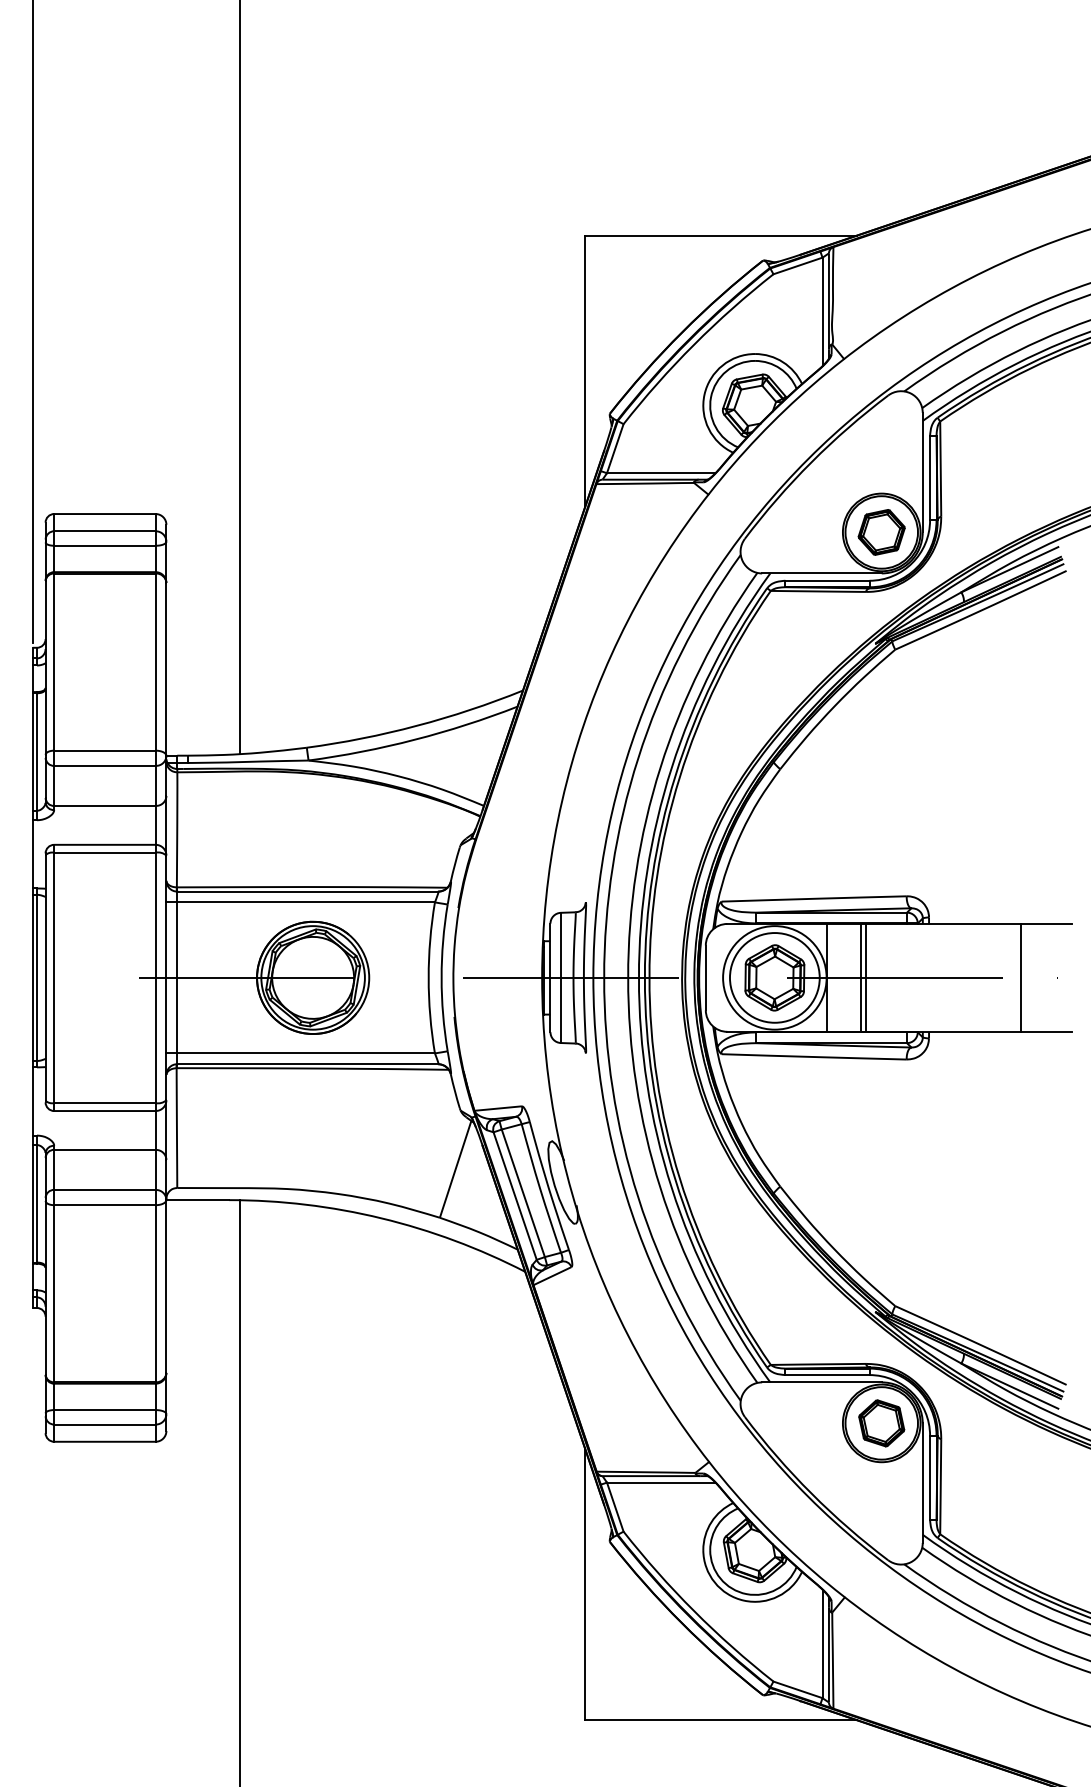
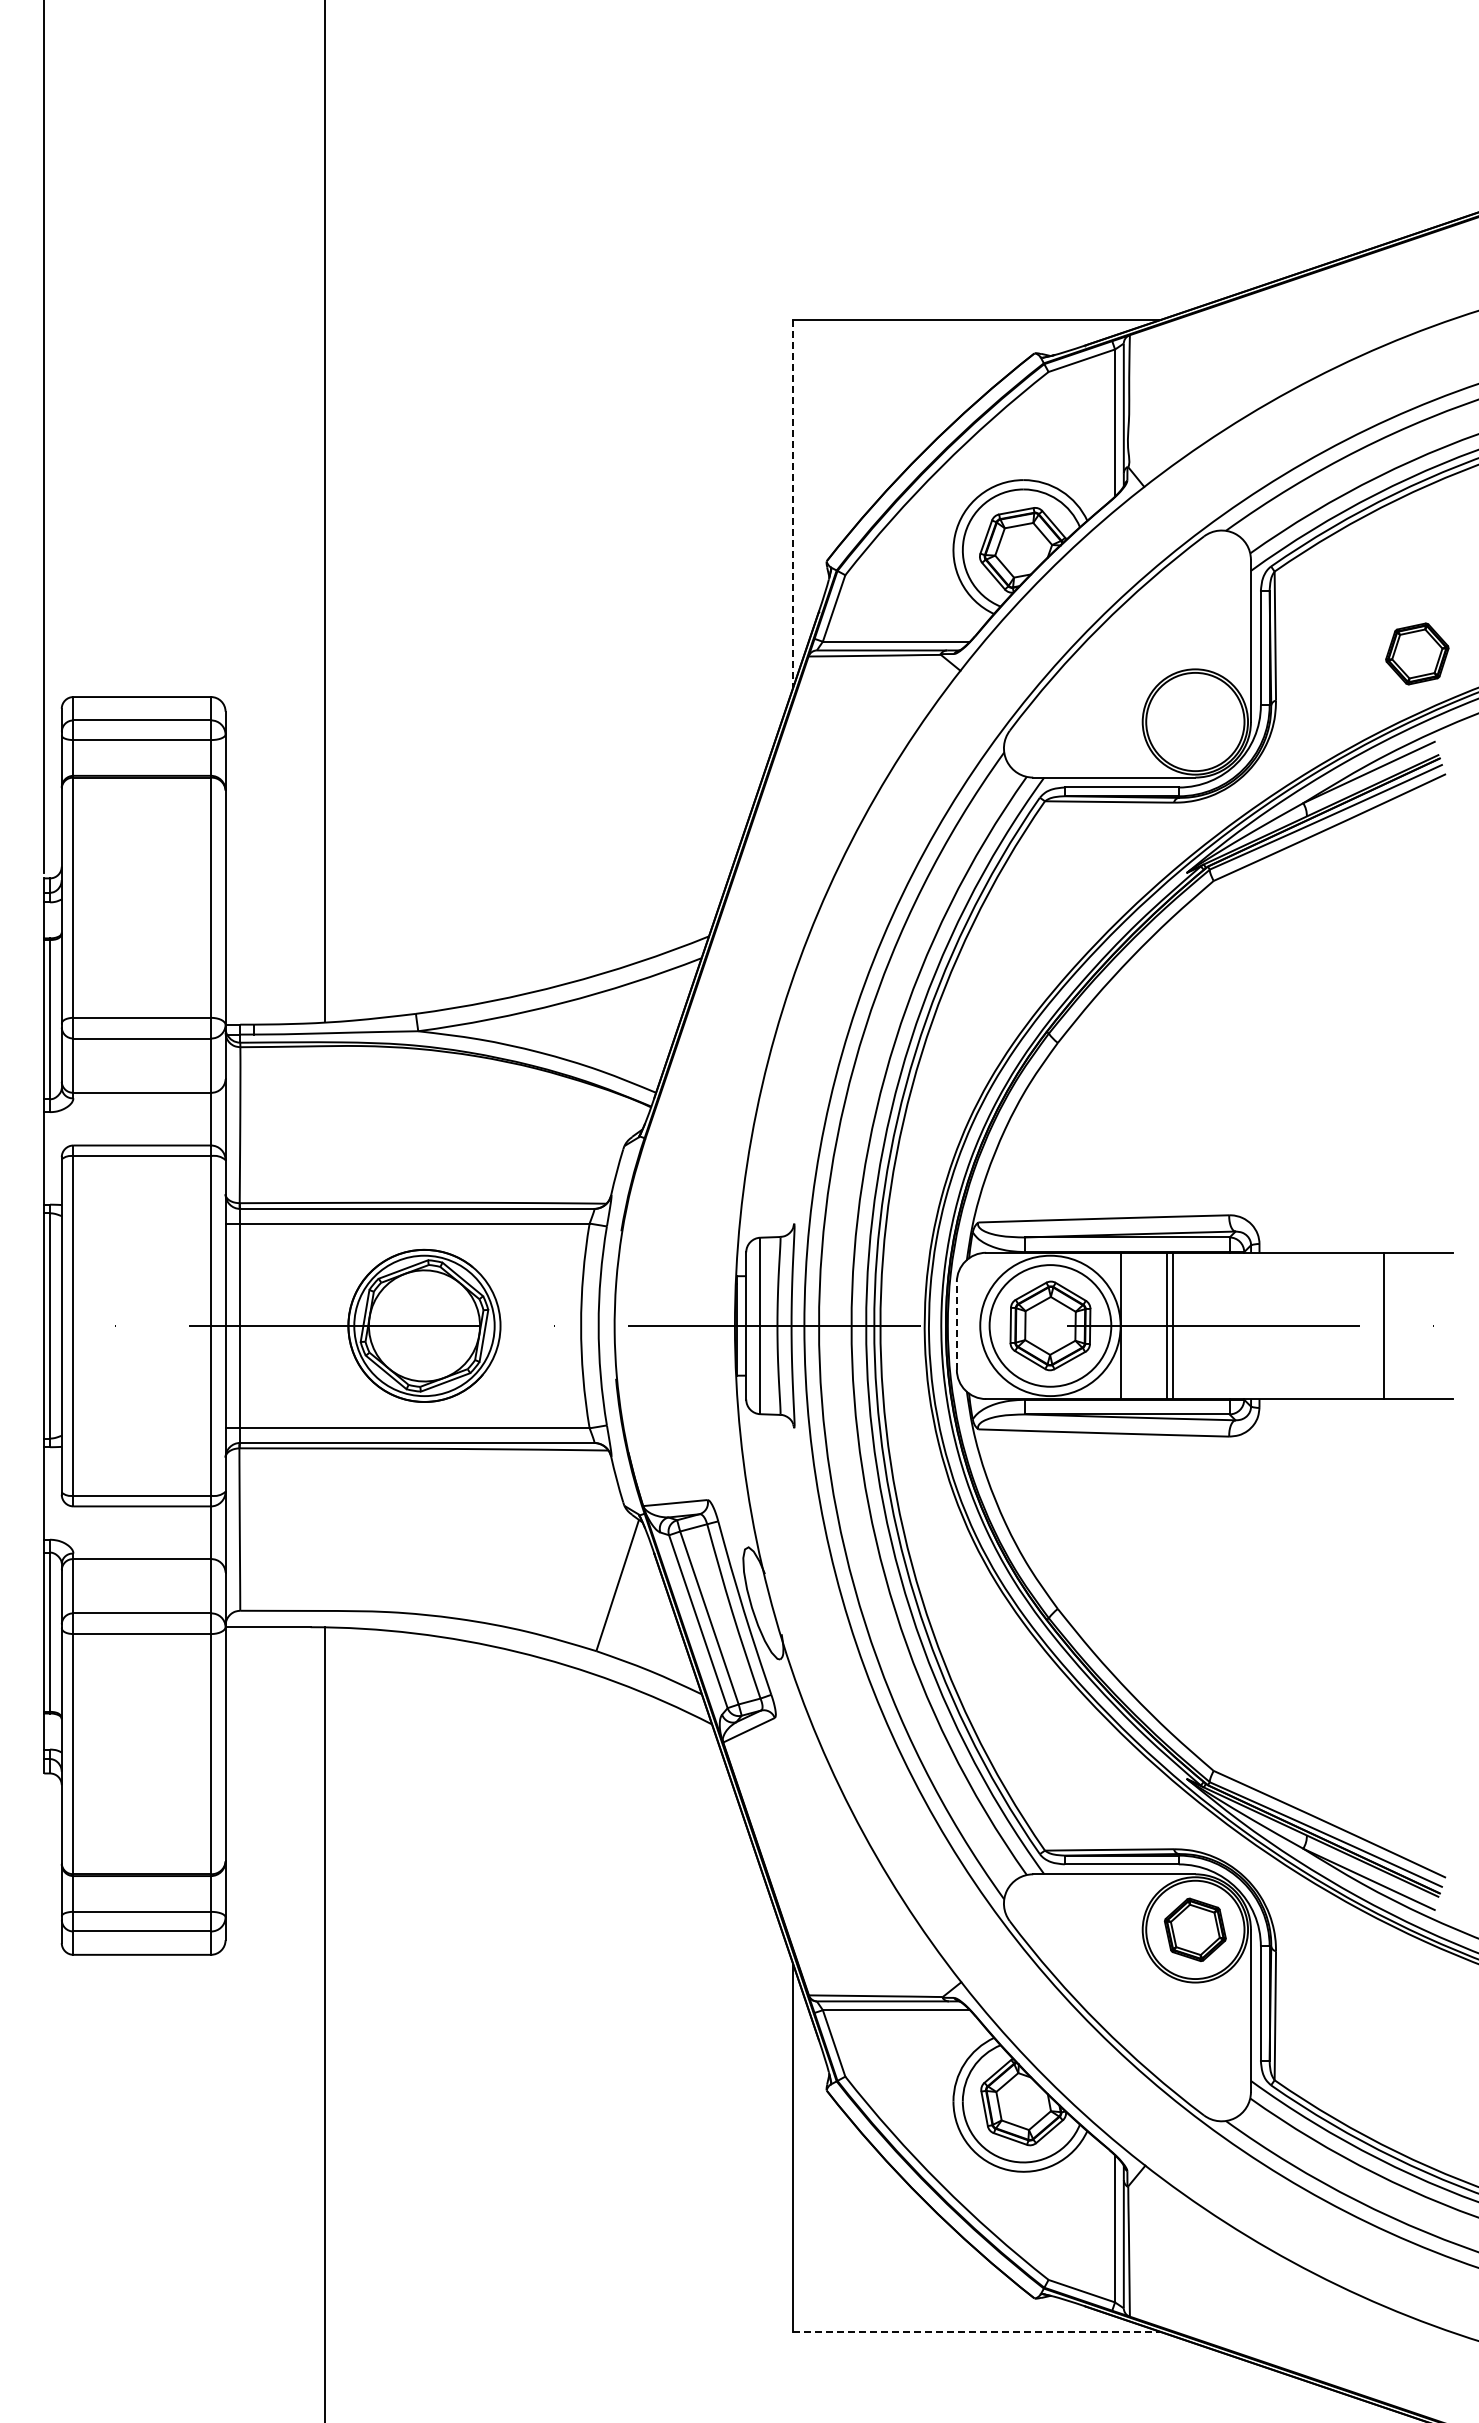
line: (585, 372) -> (793, 504), solid -> dashed
part: (881, 532) -> (1417, 653), moved
line: (705, 977) -> (956, 1325), solid -> dashed
line: (721, 1720) -> (977, 2332), solid -> dashed

